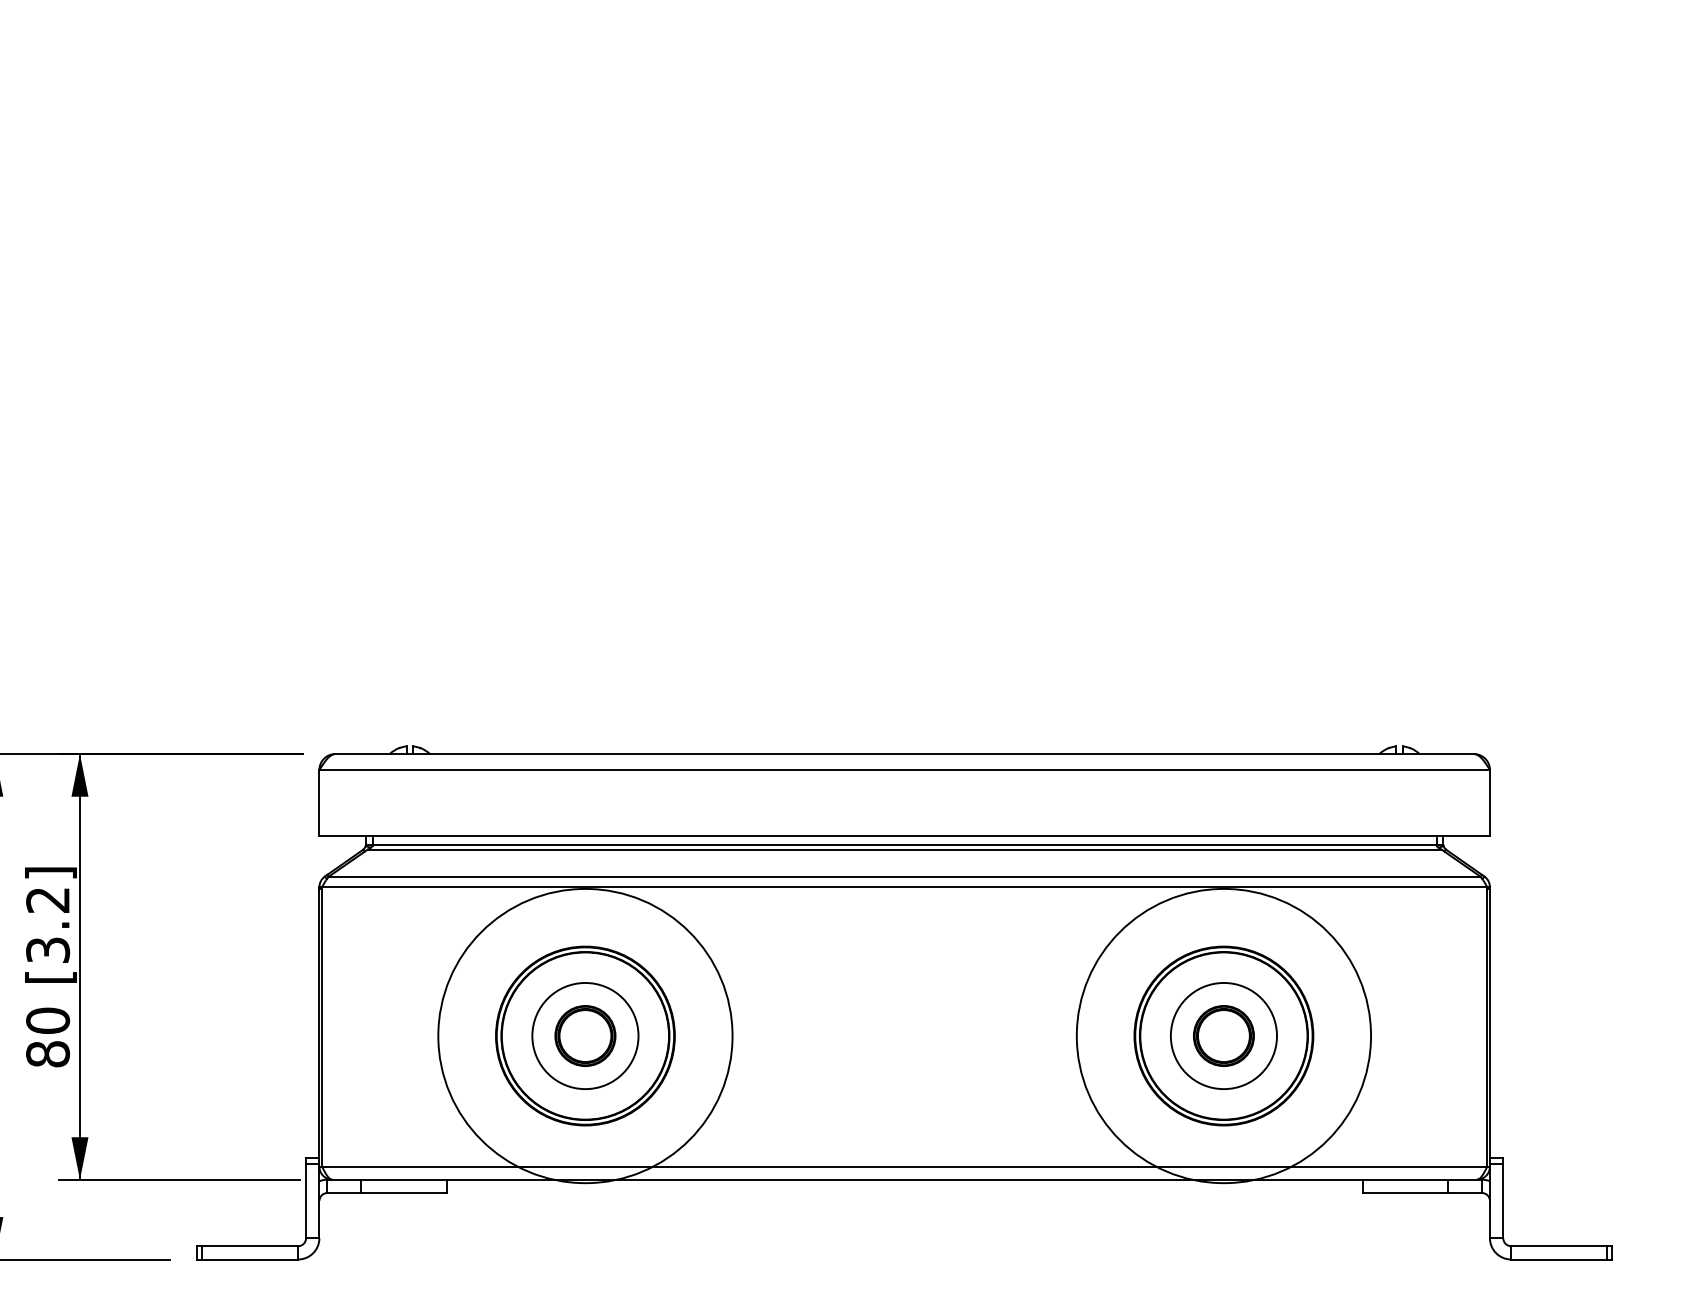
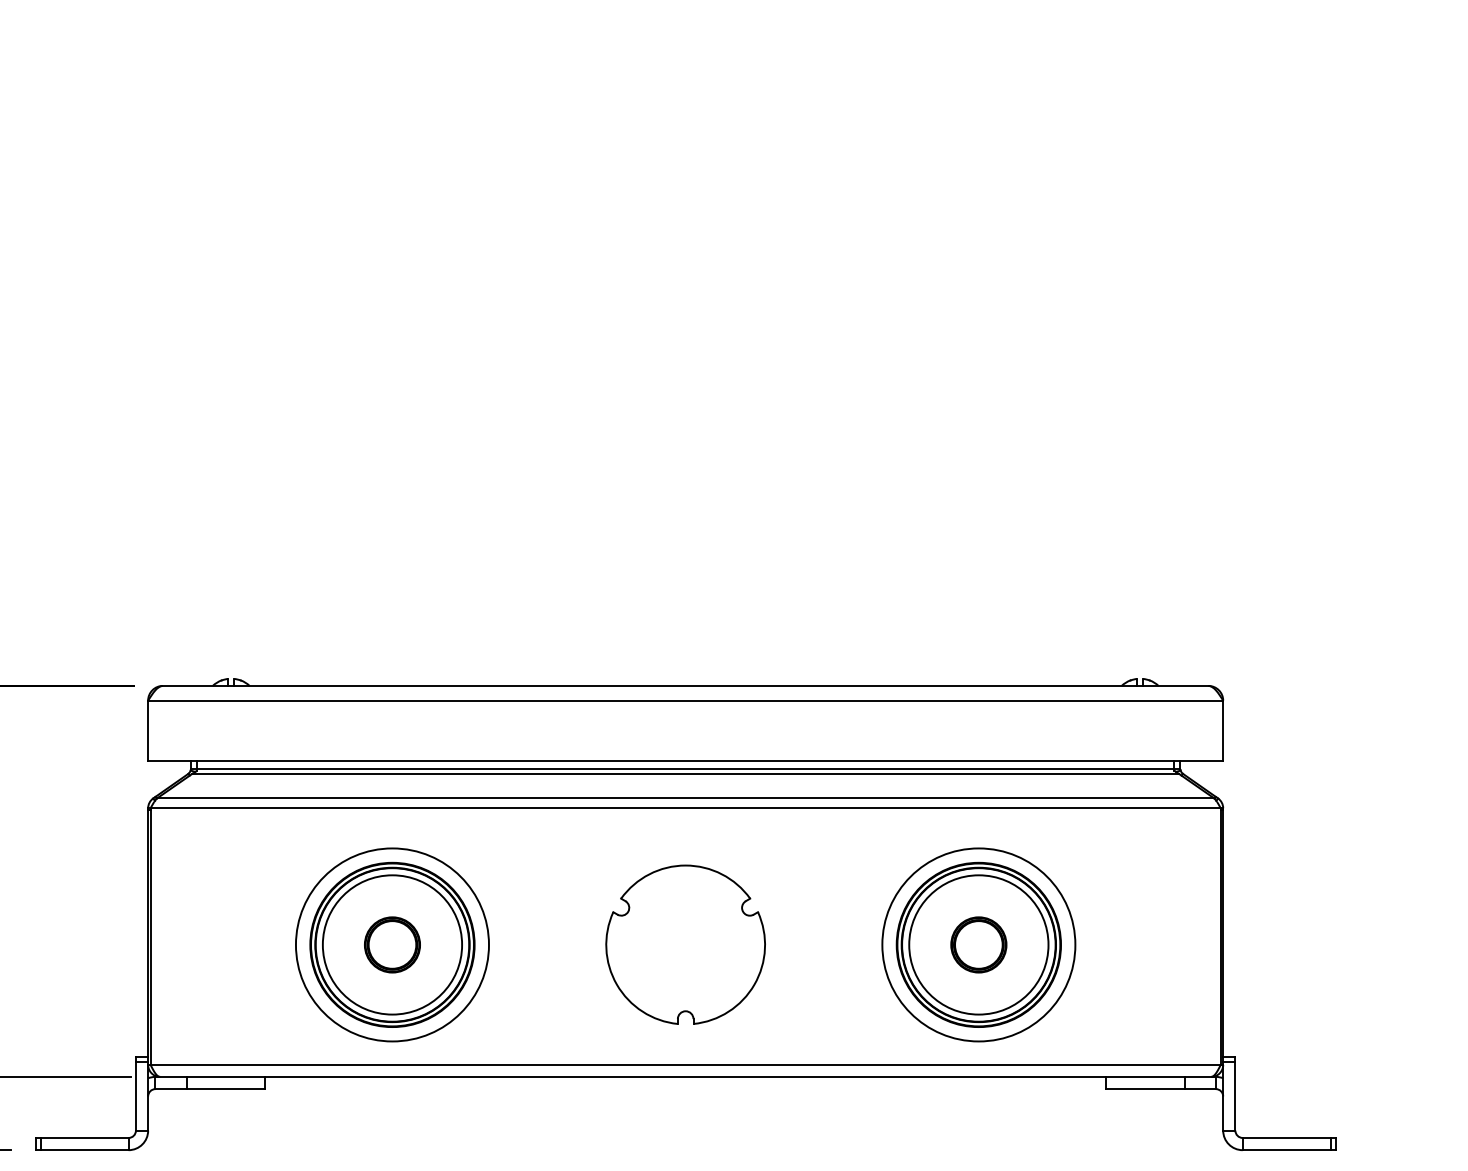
circle: (585, 1035) -> (392, 944), size x0.71
circle: (585, 1035) -> (392, 944), size x1.43
part: (904, 1035) -> (685, 944), added
circle: (1223, 1035) -> (978, 944), size x0.71
circle: (1223, 1035) -> (978, 944), size x1.43

